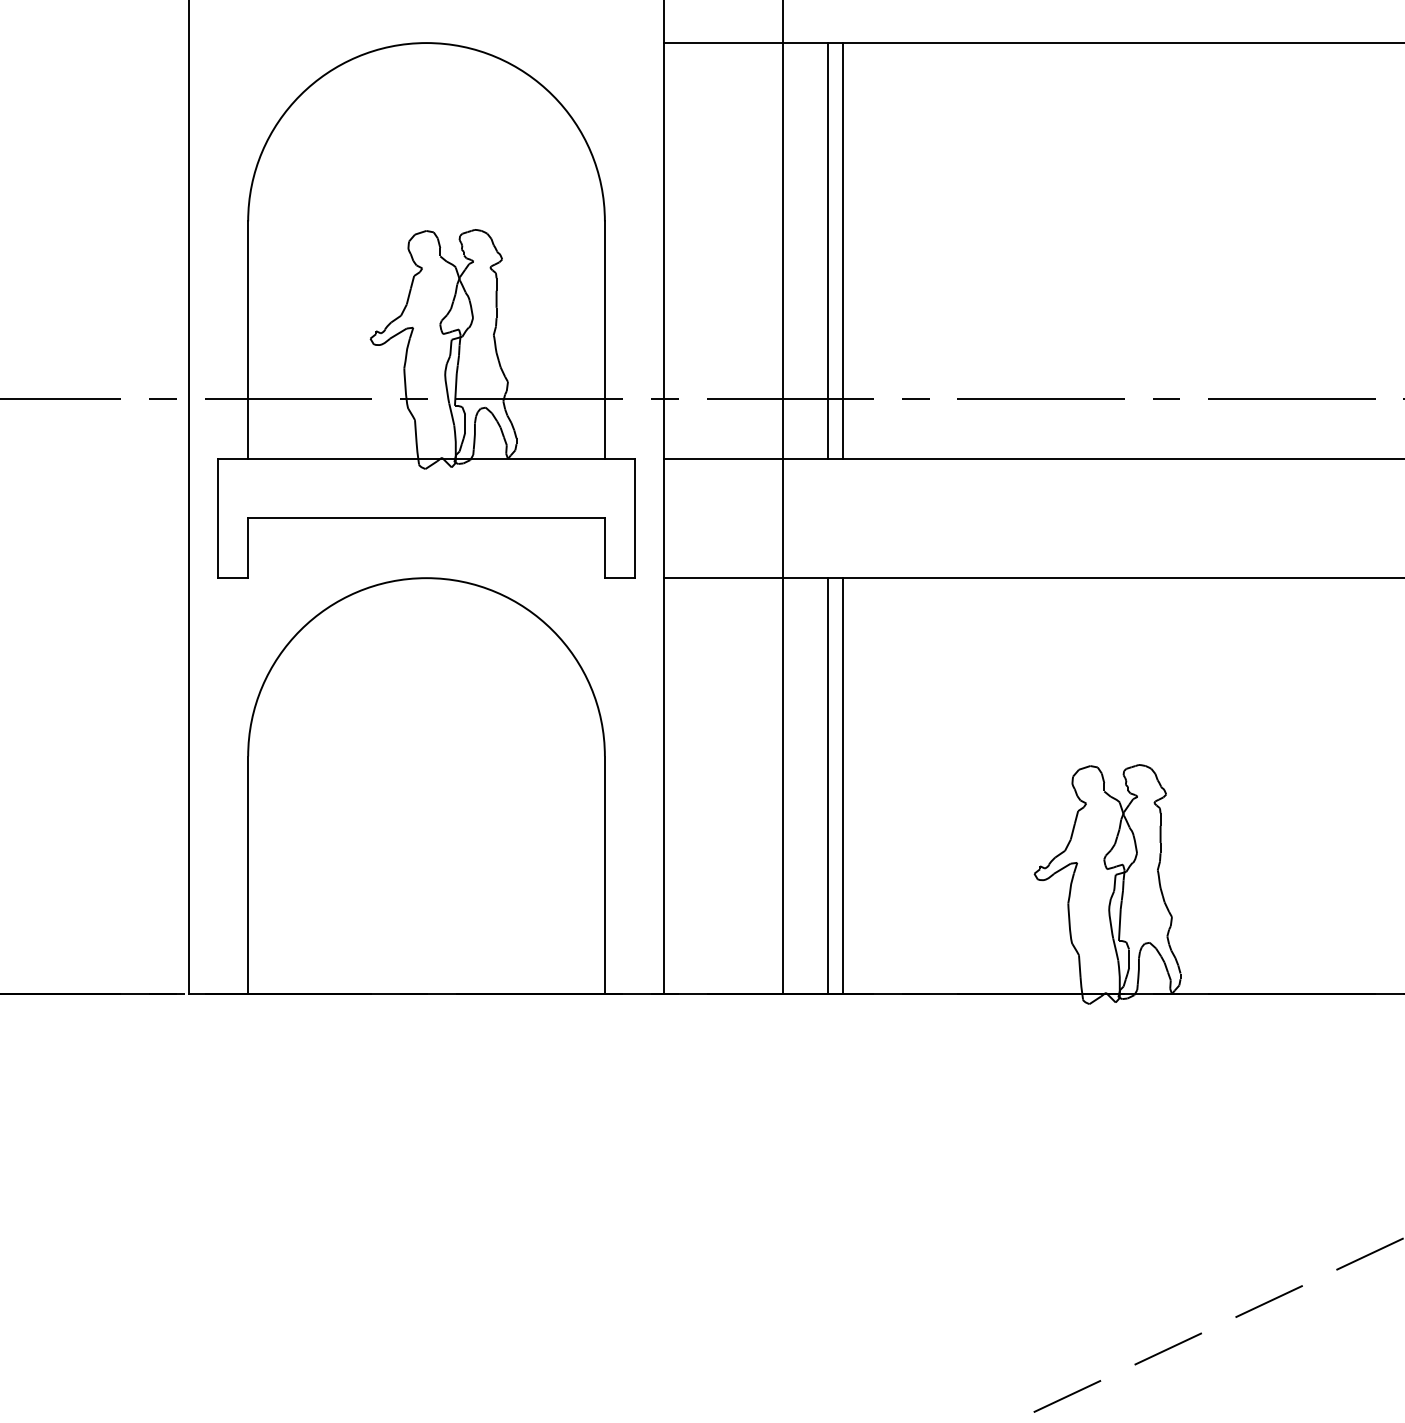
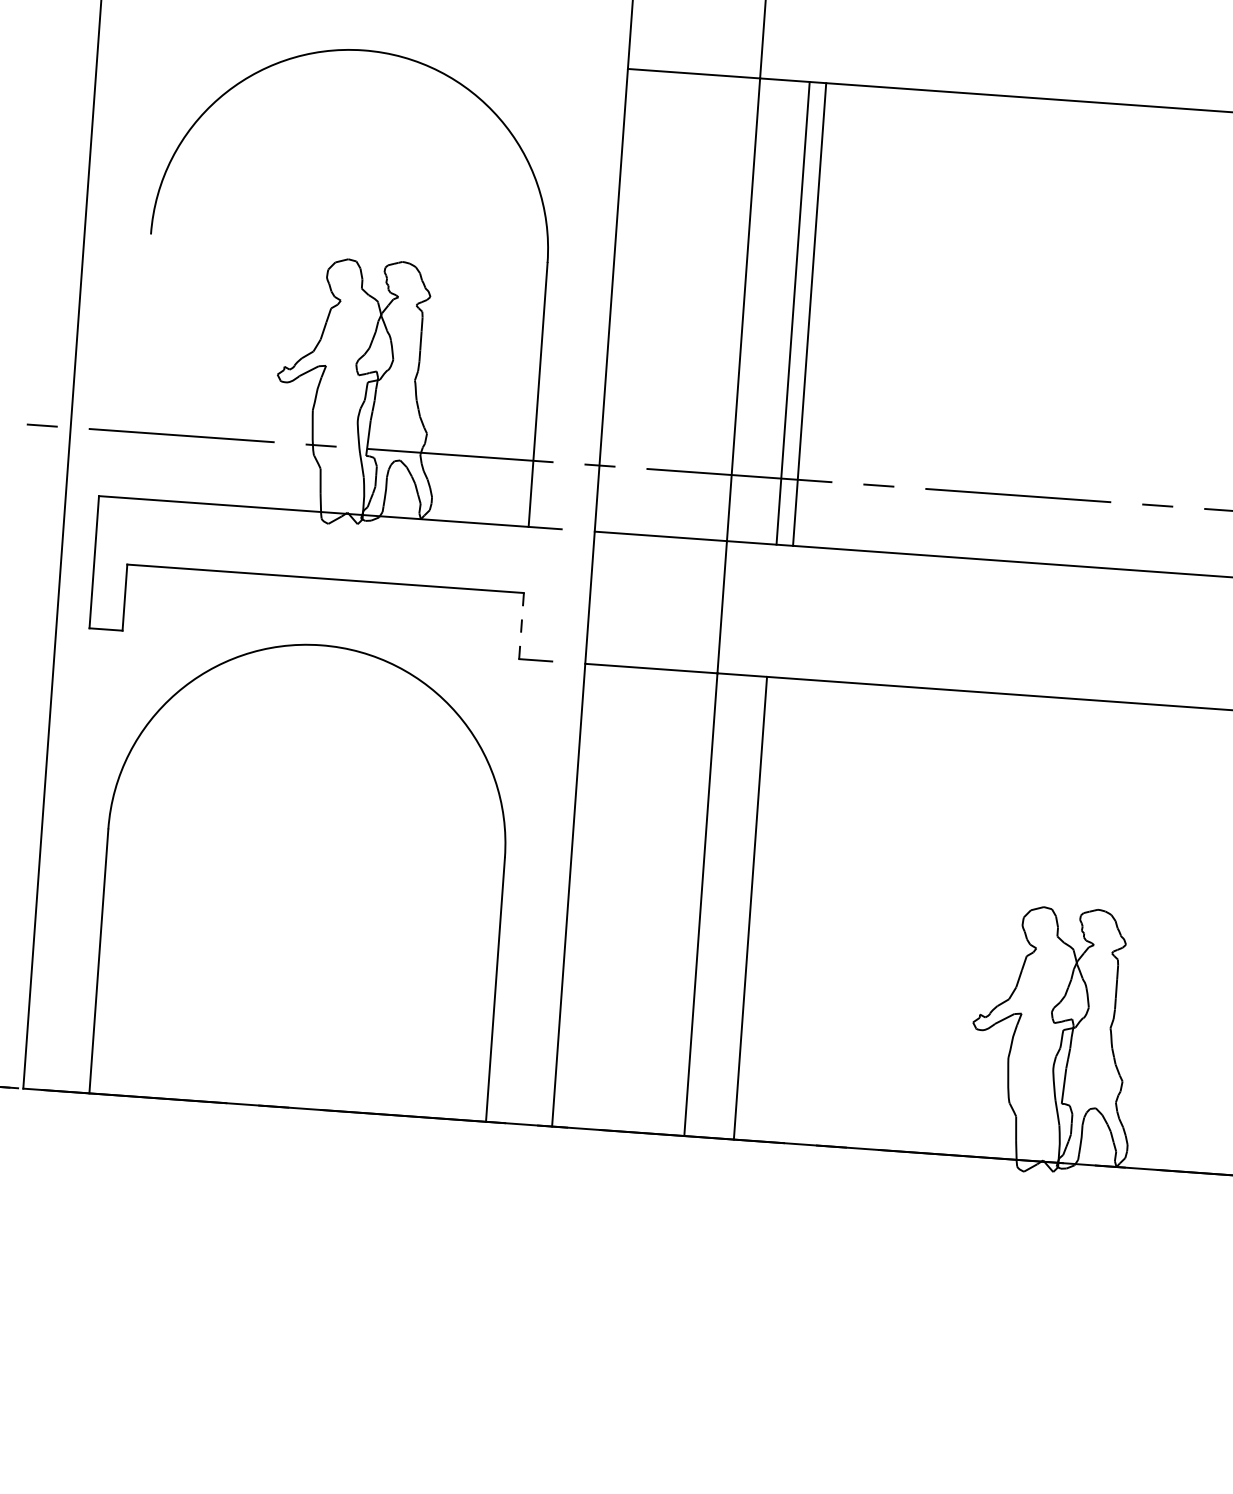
line: (248, 339) -> (141, 365), removed
line: (634, 517) -> (556, 594), removed
line: (604, 548) -> (521, 626), solid -> dashed
line: (842, 785) -> (766, 908), removed

